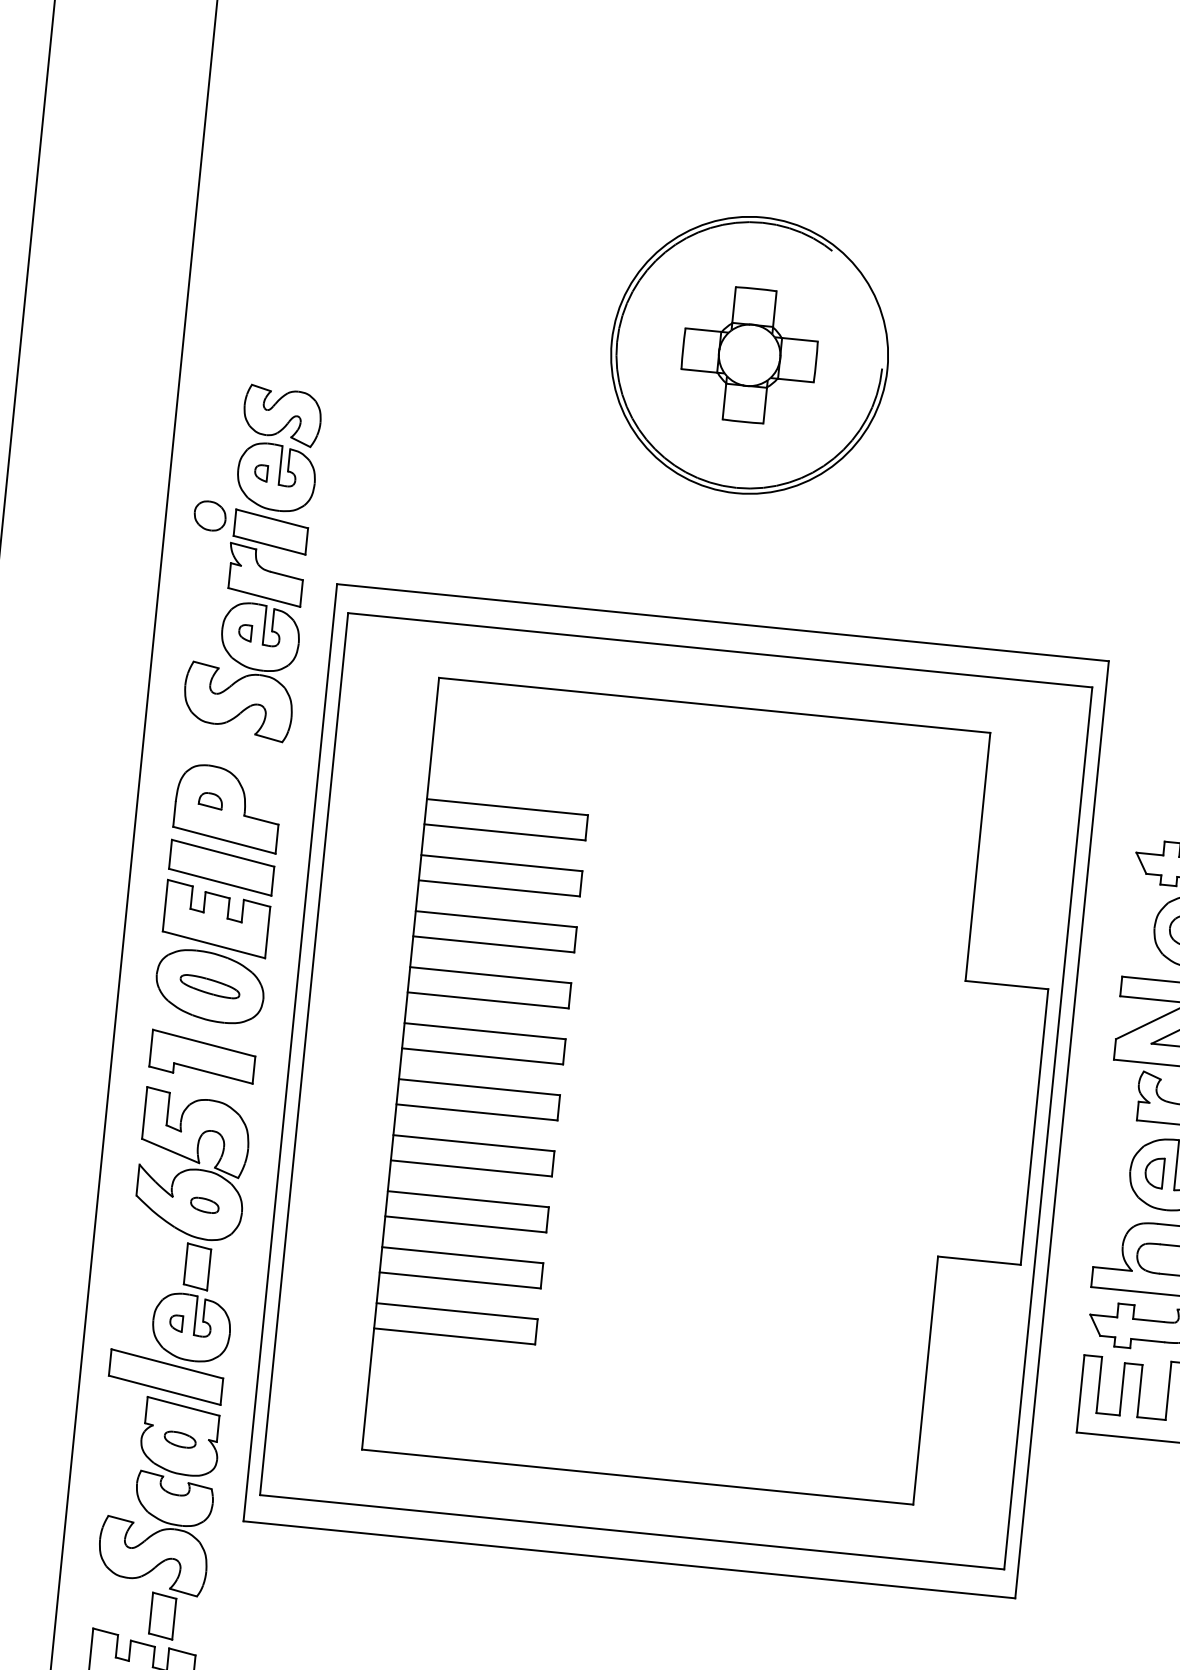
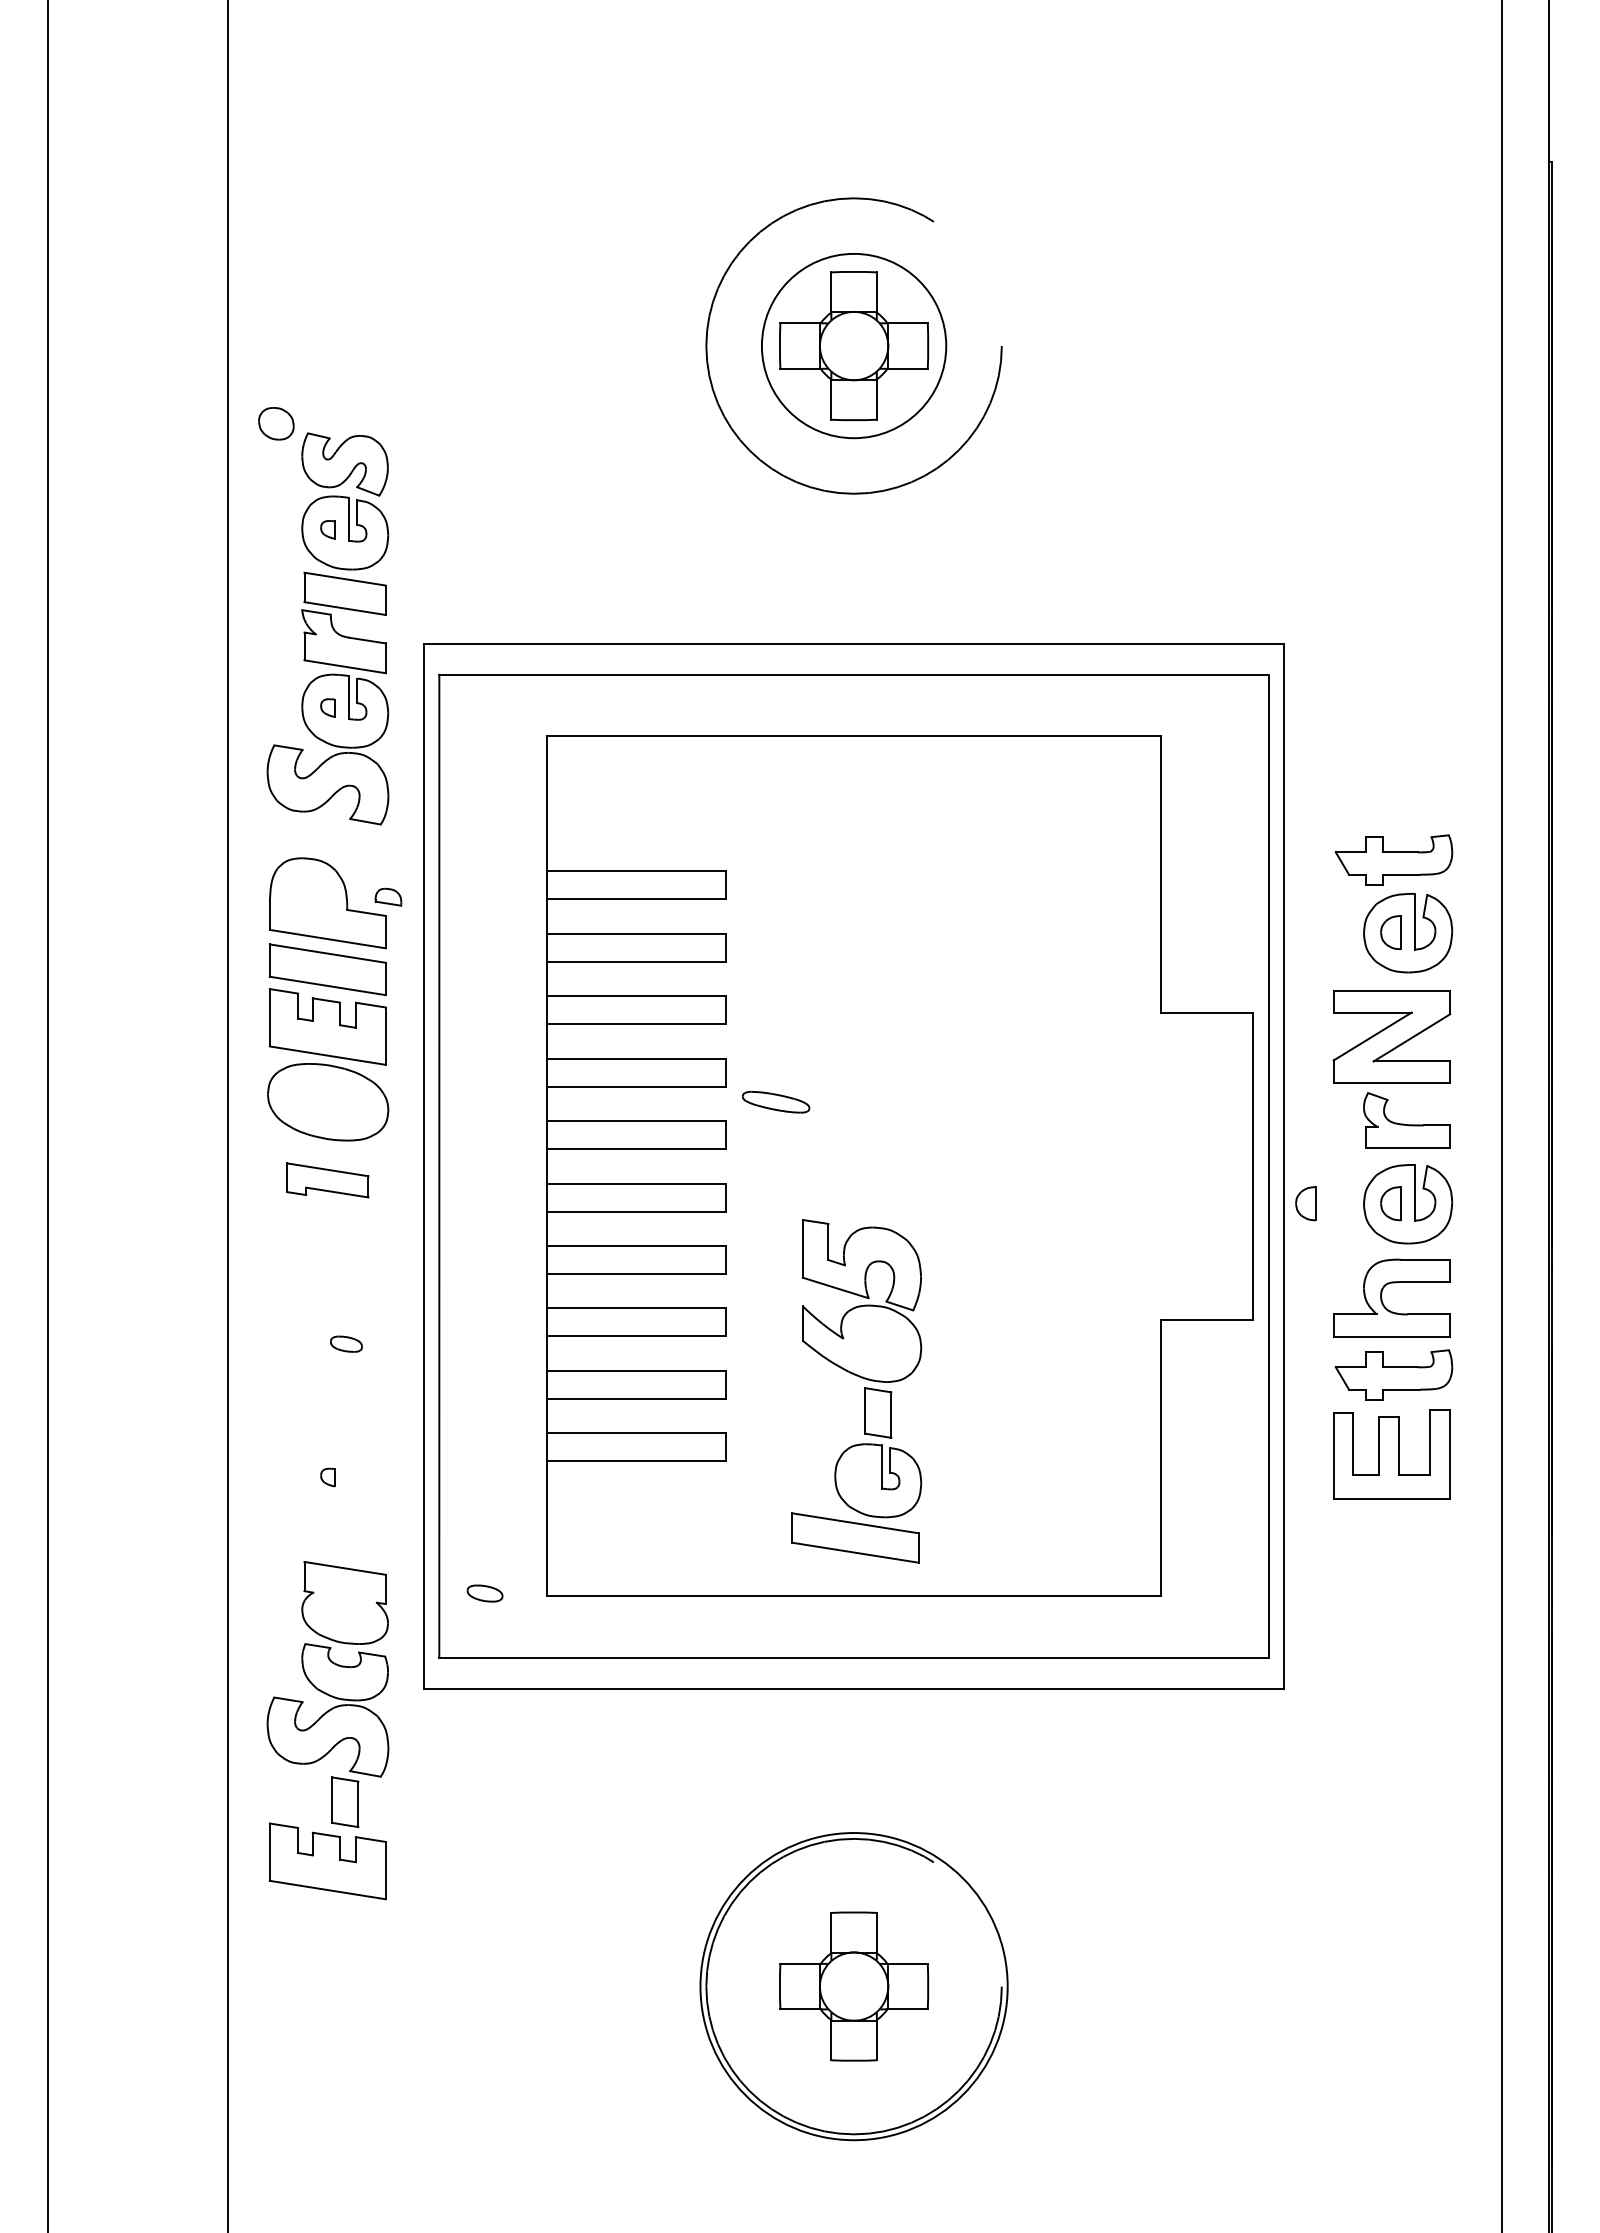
circle: (749, 354) -> (853, 345), size x0.6
part: (210, 515) -> (276, 423), moved
part: (210, 800) -> (388, 896), moved
part: (209, 986) -> (775, 1102), moved
part: (202, 1056) -> (327, 1180), size x0.7
part: (1077, 1165) -> (1305, 1203), added
part: (187, 1246) -> (864, 1391), moved
part: (179, 1439) -> (484, 1593), moved

